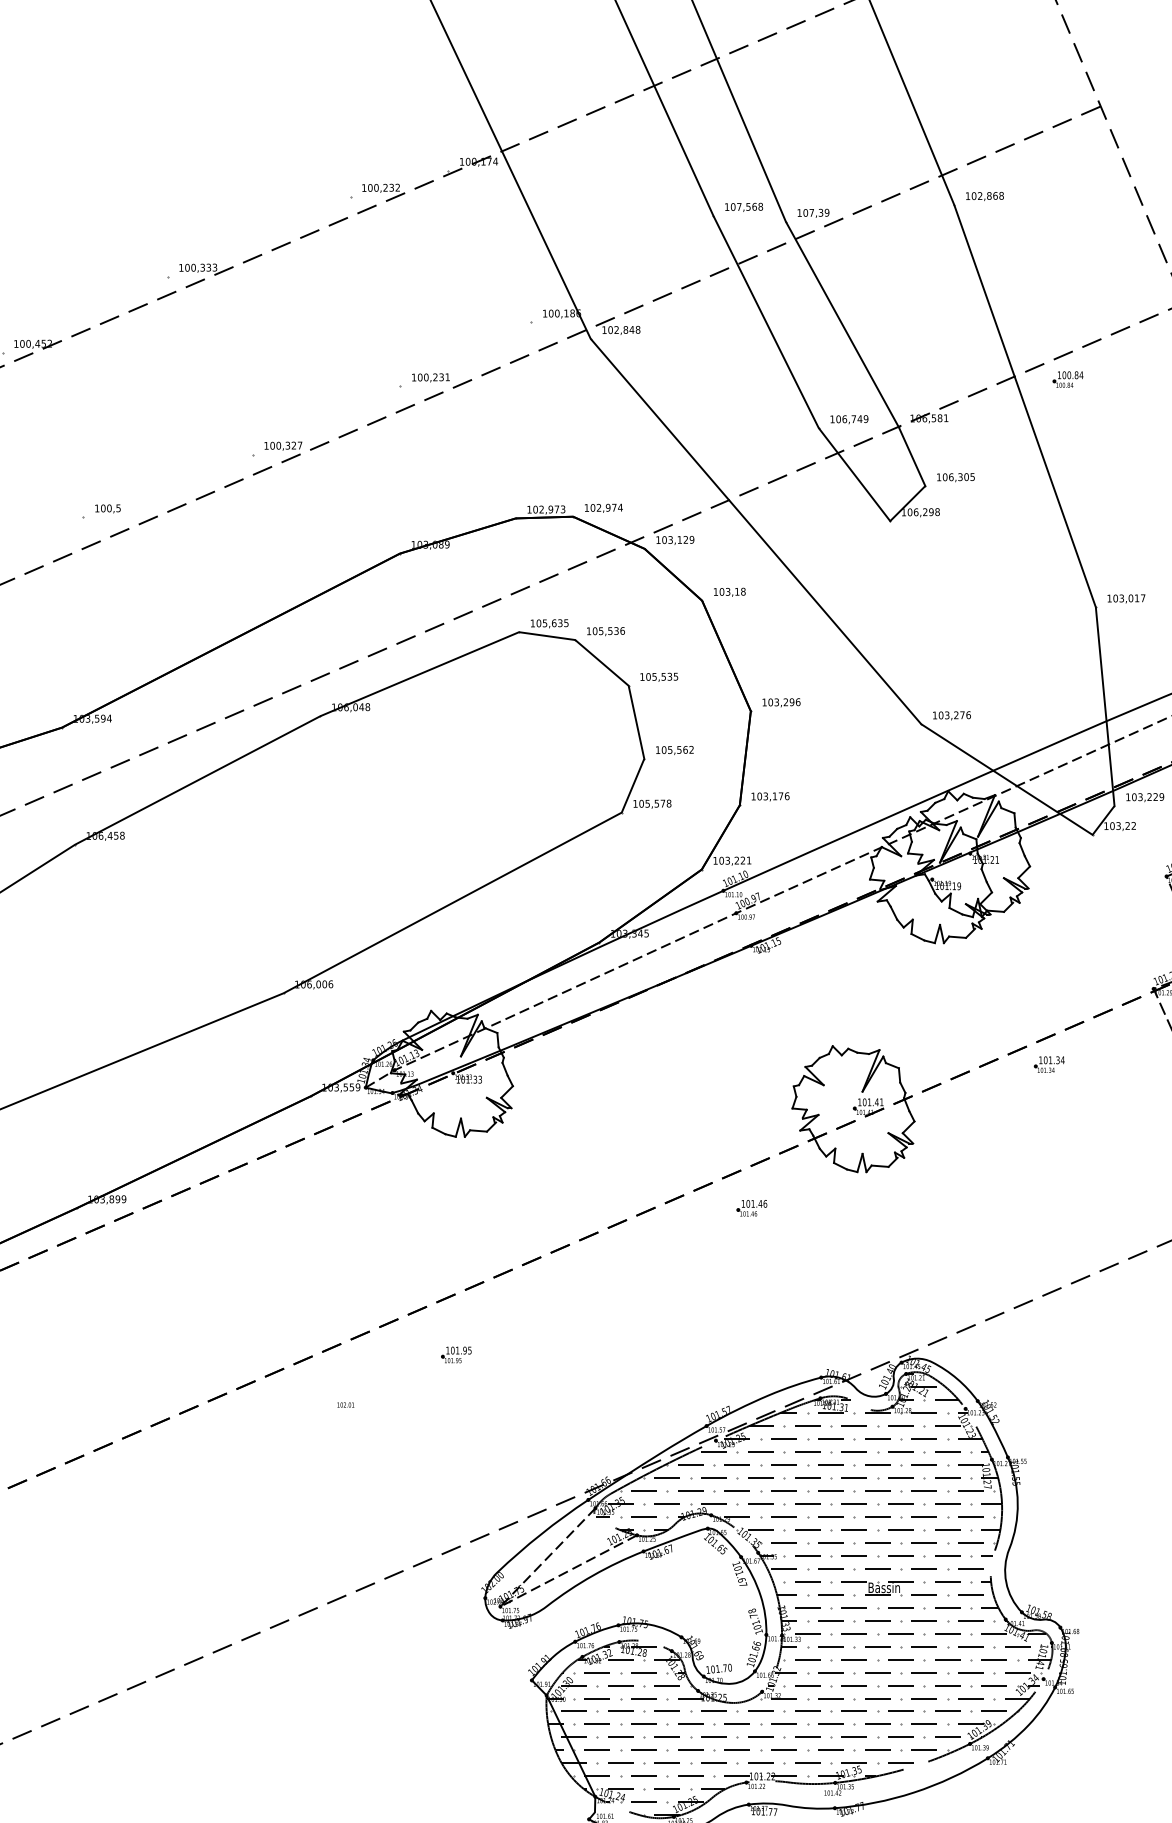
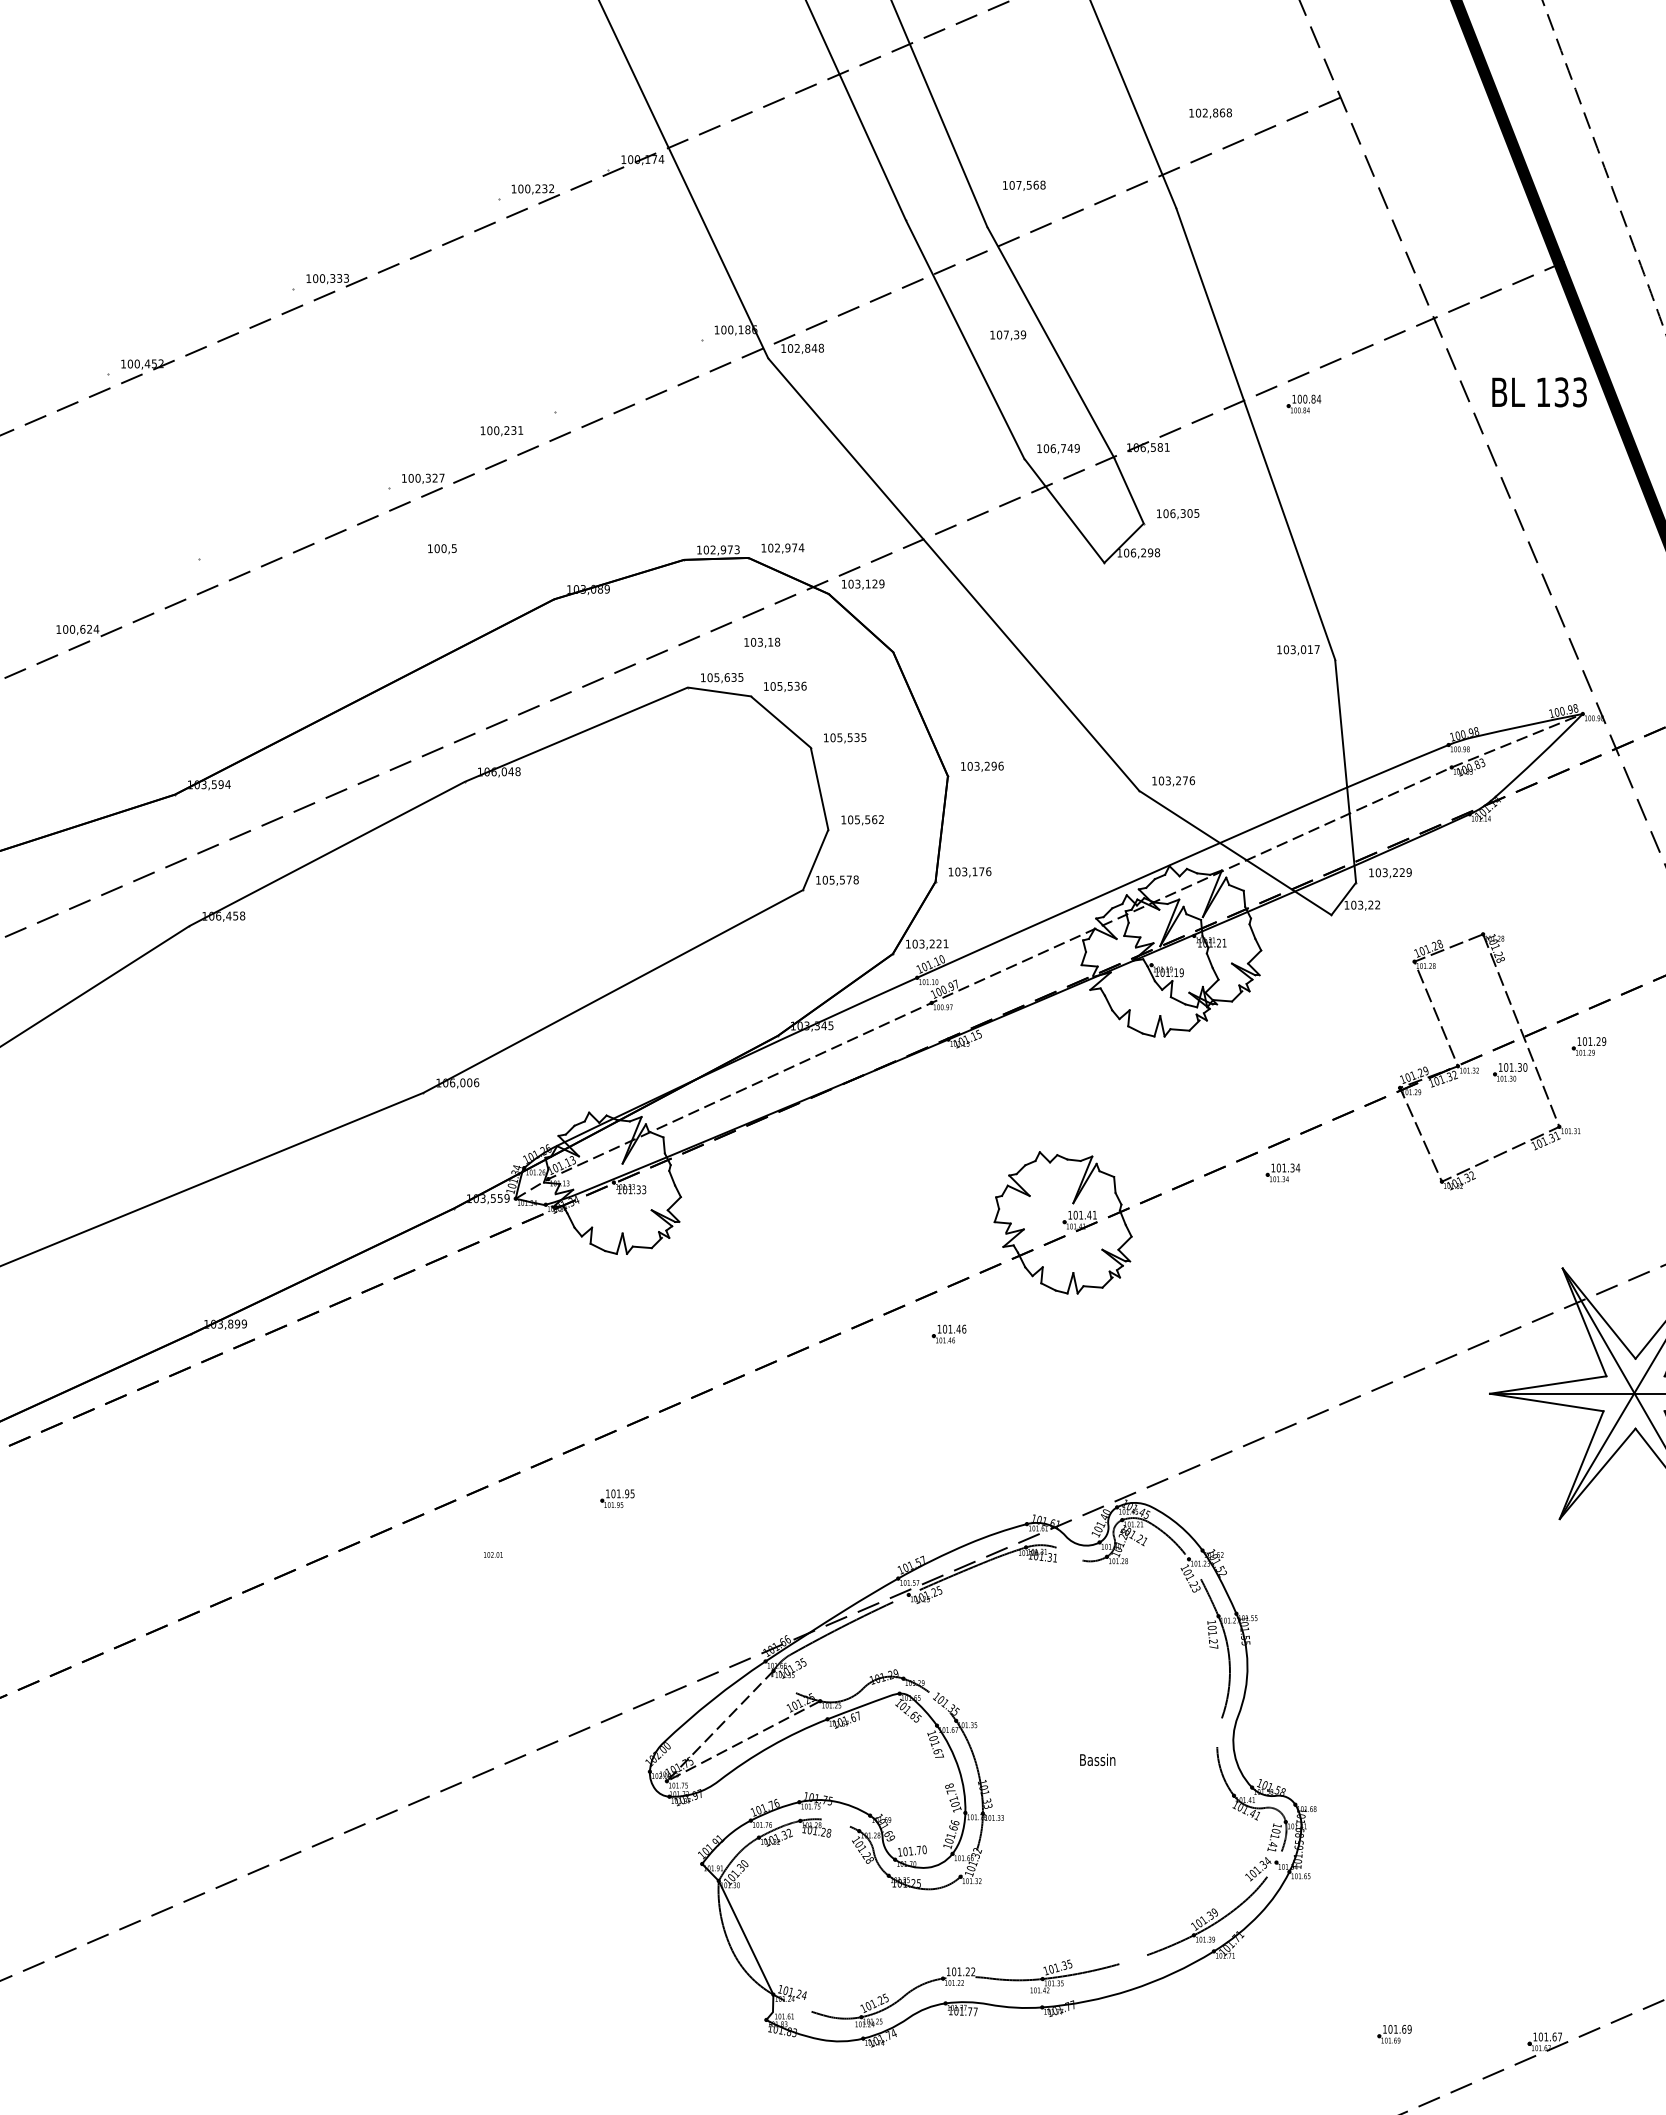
text: (984, 196) -> (1210, 113), moved
text: (744, 207) -> (1024, 185), moved
text: (813, 213) -> (1008, 335), moved
text: (430, 378) -> (501, 431), moved
text: (108, 509) -> (442, 549), moved
text: (729, 592) -> (762, 642), moved
text: (1126, 599) -> (1298, 650), moved
hatch: (799, 1594) -> (1002, 1767), removed

